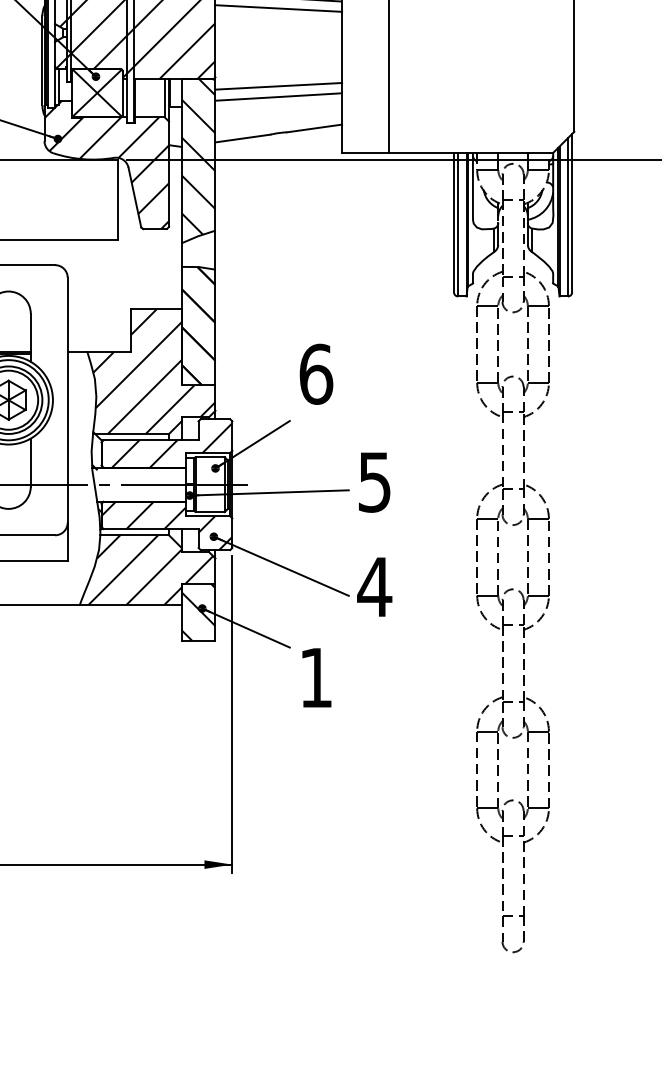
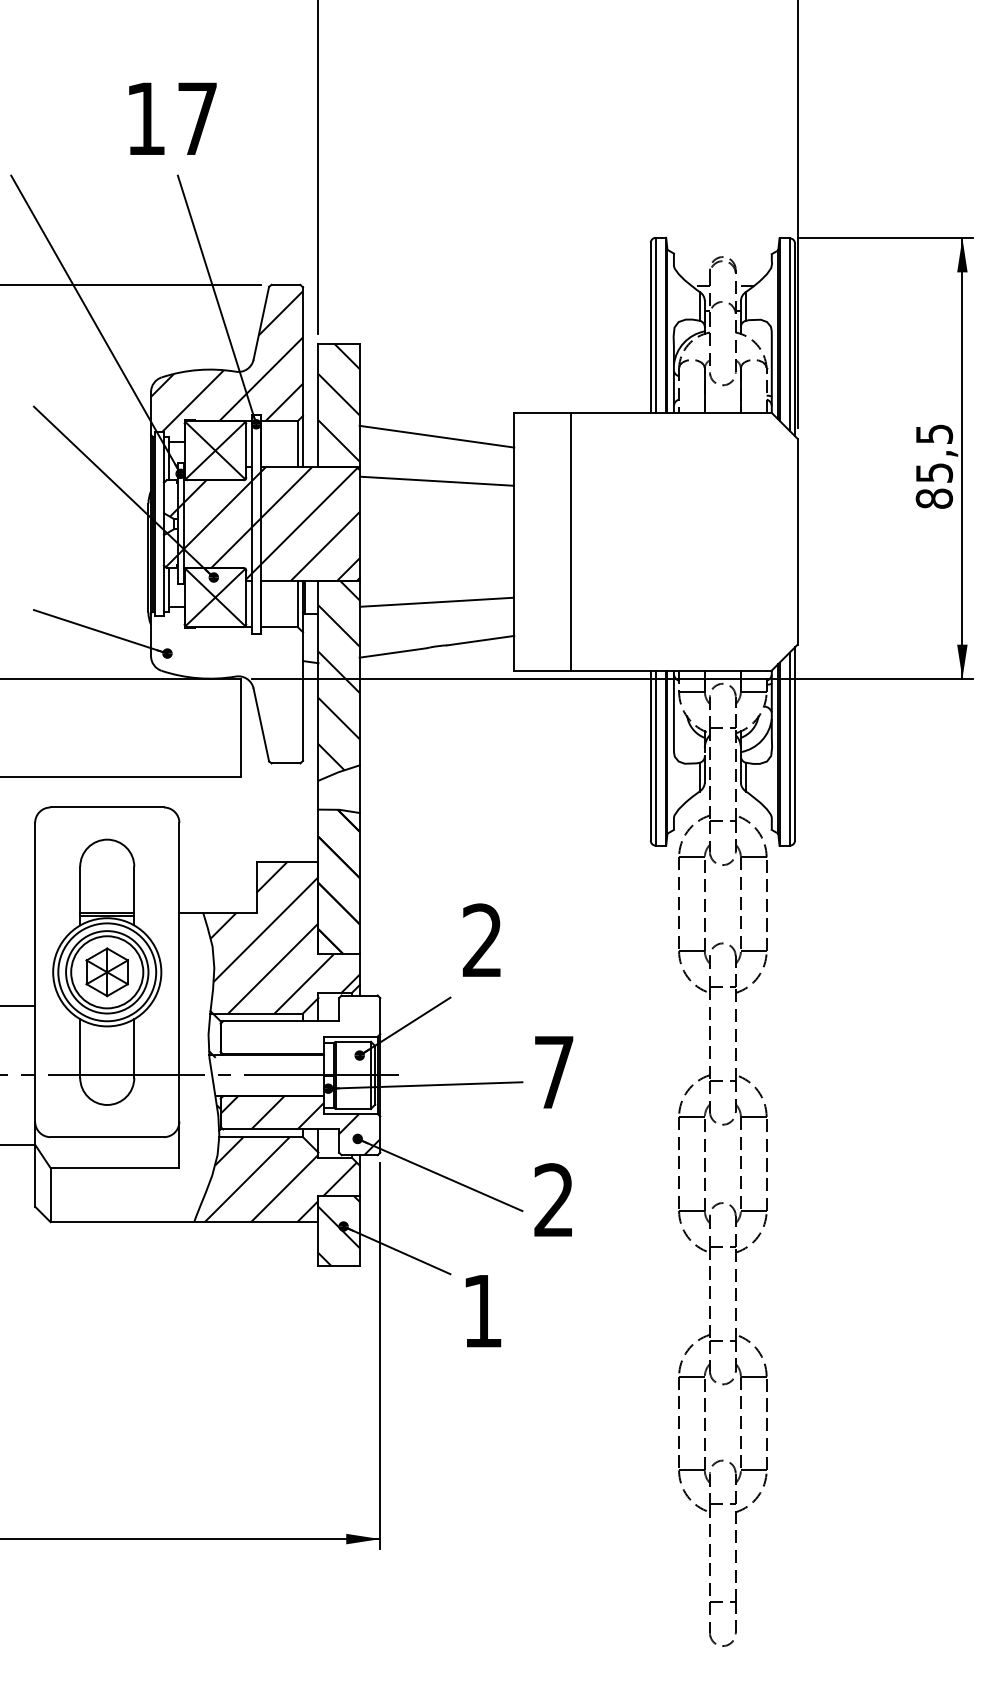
line: (278, 8) -> (436, 494), removed
line: (278, 86) -> (436, 589), removed
hatch: (107, 164) -> (227, 684), removed
text: (316, 374) -> (482, 940), 6 -> 2
hatch: (171, 445) -> (306, 1027), removed
text: (374, 482) -> (553, 1072), 5 -> 7
text: (374, 586) -> (553, 1199), 4 -> 2

